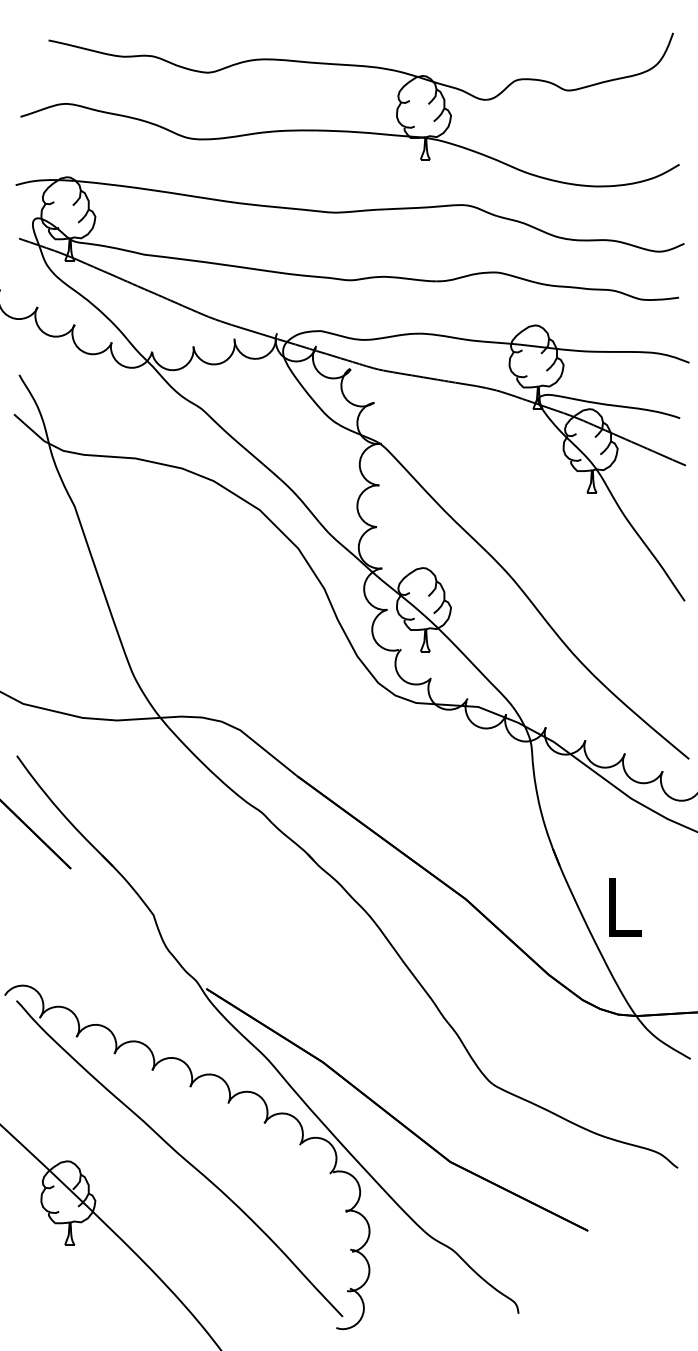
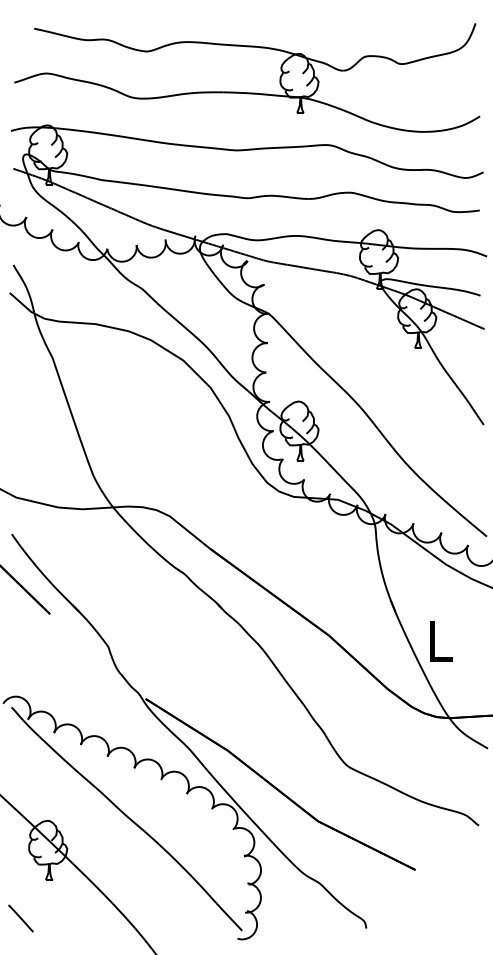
line: (29, 1299) -> (20, 918), added

